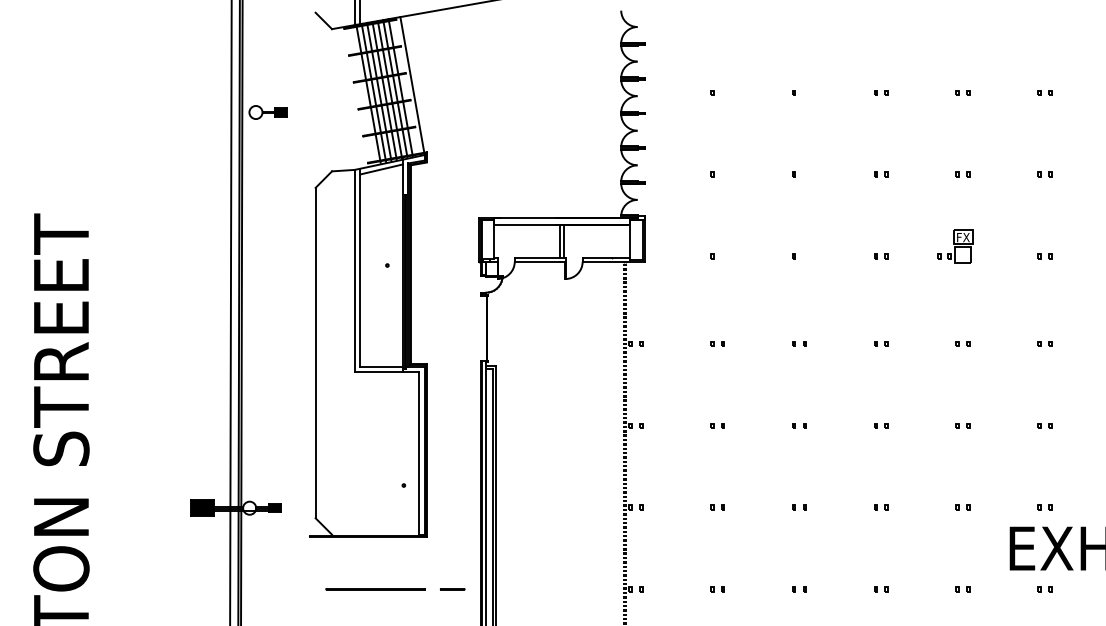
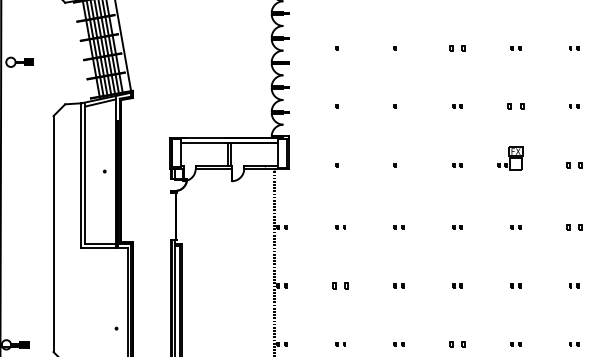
part: (881, 92) -> (457, 48), size x1.6
part: (962, 174) -> (515, 106), size x1.6
part: (1044, 256) -> (573, 165), size x1.6
part: (1044, 343) -> (573, 227), size x1.6
part: (717, 425) -> (340, 285), size x1.6
part: (881, 507) -> (457, 344), size x1.6

